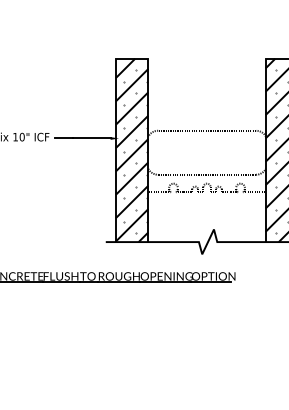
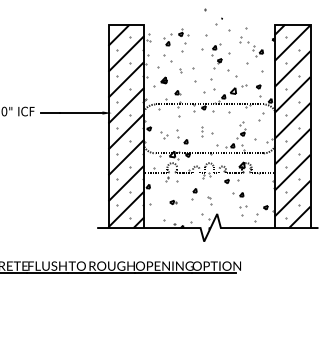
hatch: (206, 144) -> (208, 119), added

